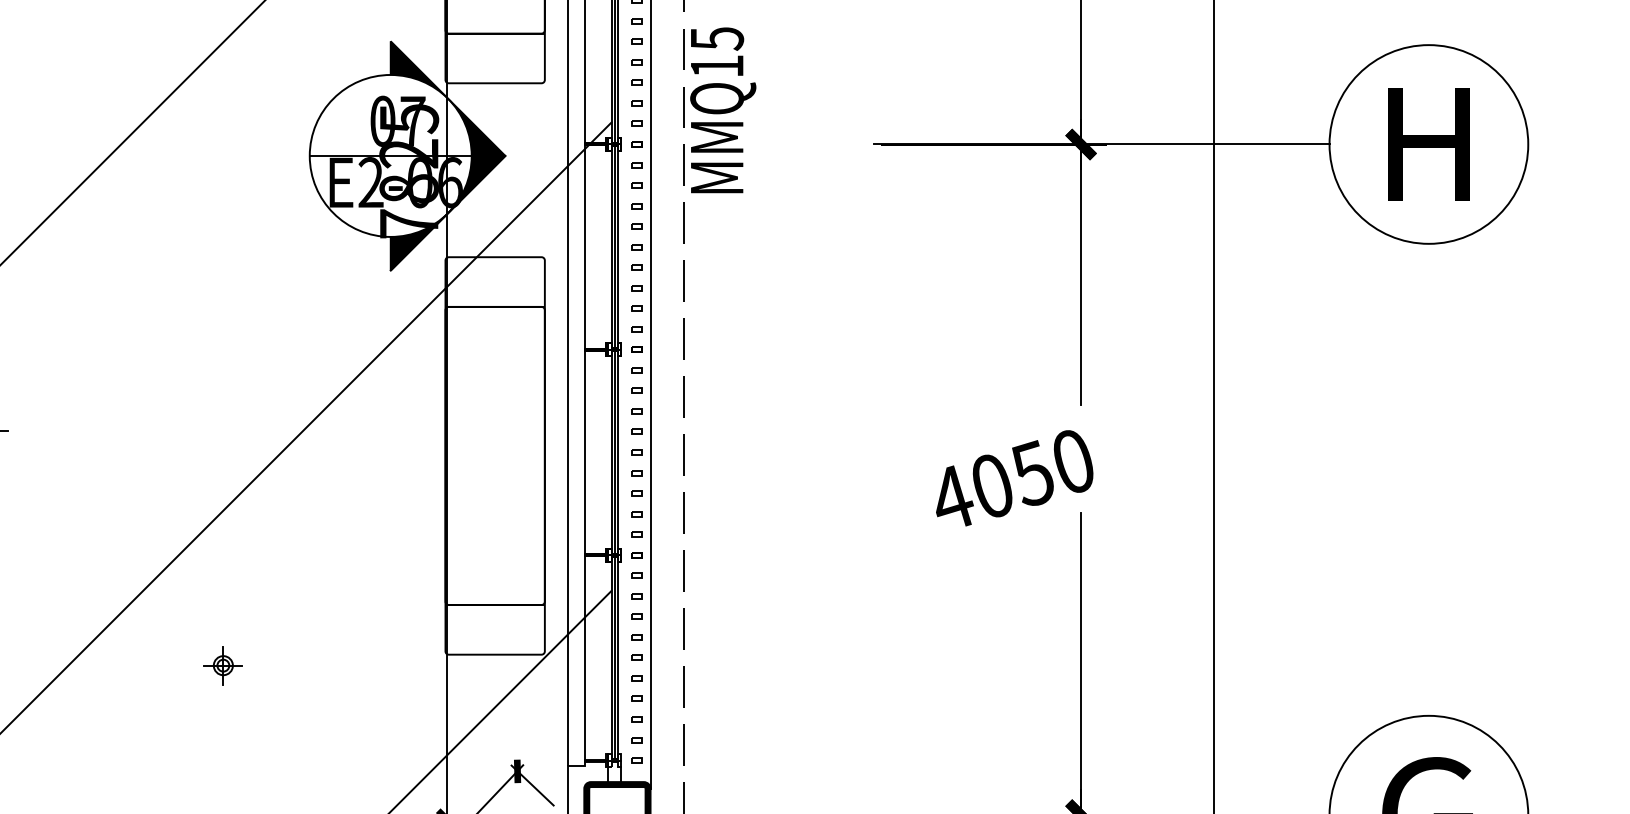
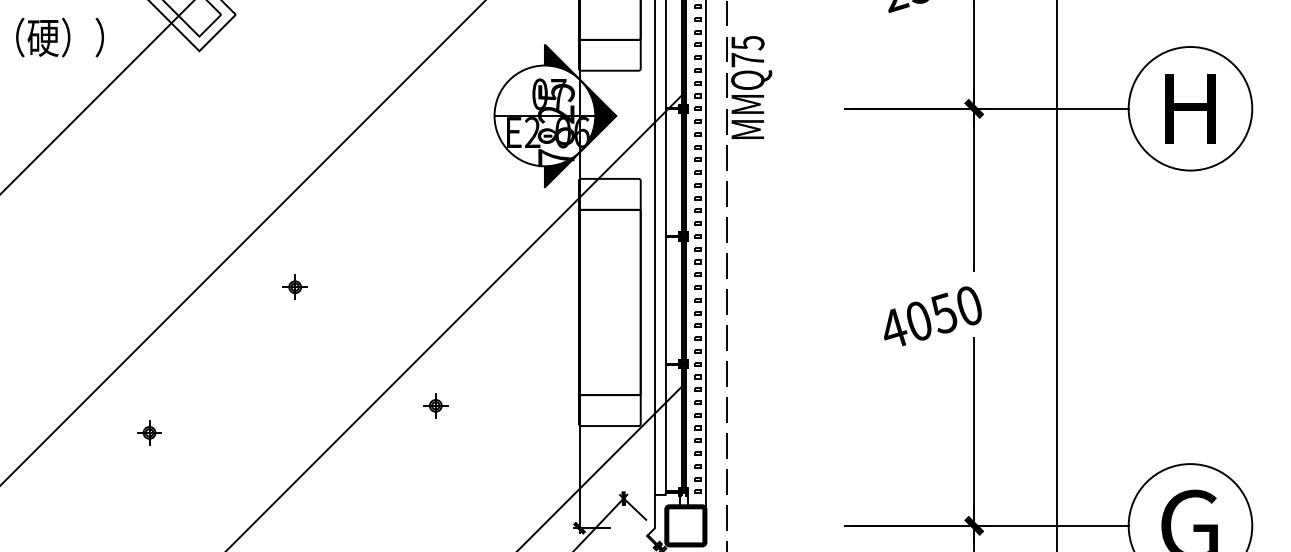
text: (716, 66) -> (747, 60), MMQ15 -> MMQ75
part: (222, 665) -> (435, 405), moved

